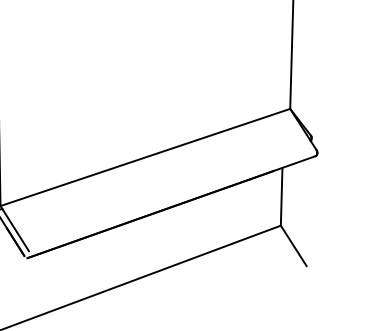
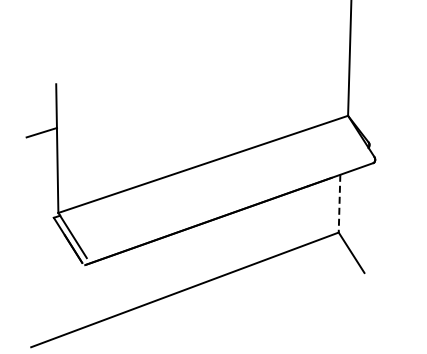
line: (281, 196) -> (339, 203), solid -> dashed

